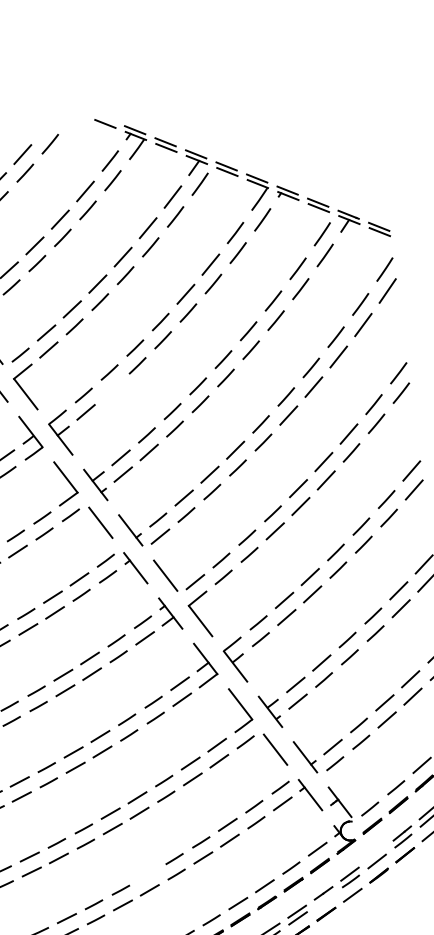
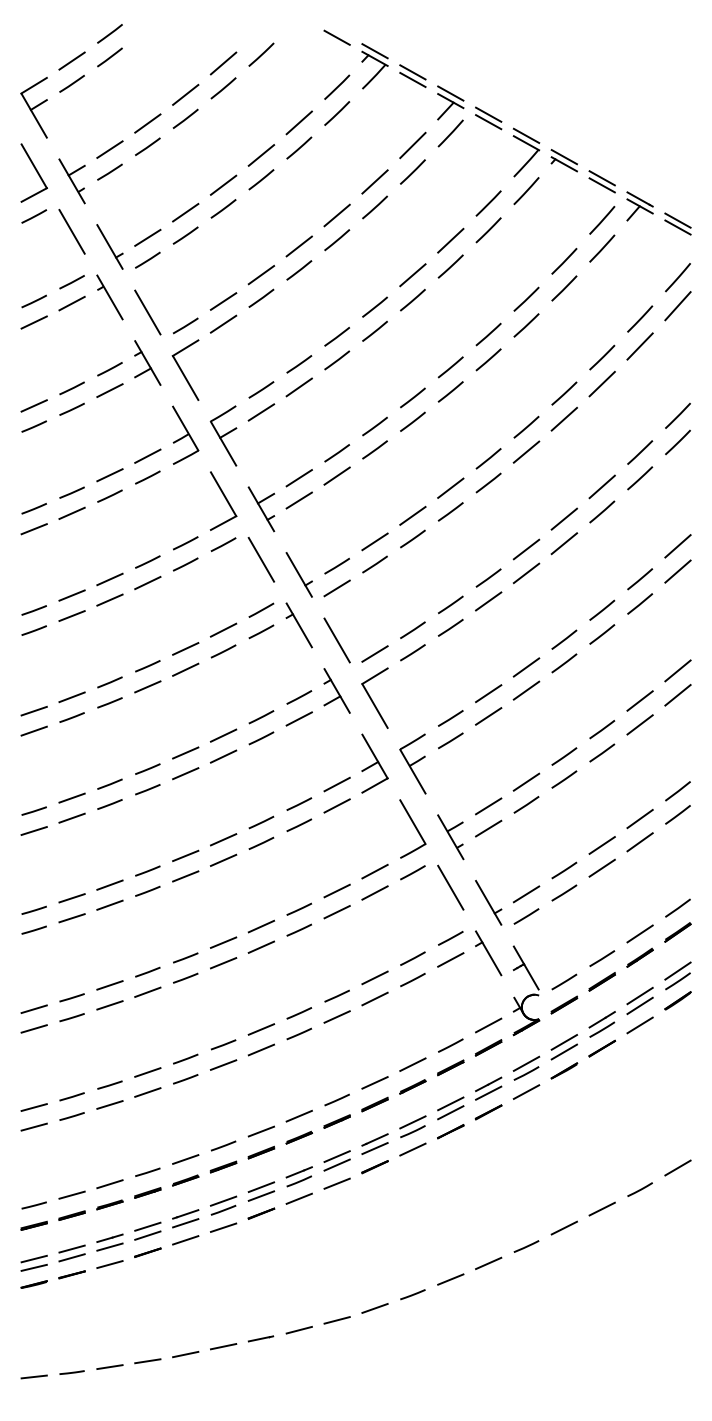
line: (111, 389) -> (298, 387), added
line: (376, 854) -> (564, 1042), added
line: (147, 874) -> (261, 1029), added
line: (324, 899) -> (488, 1092), added

